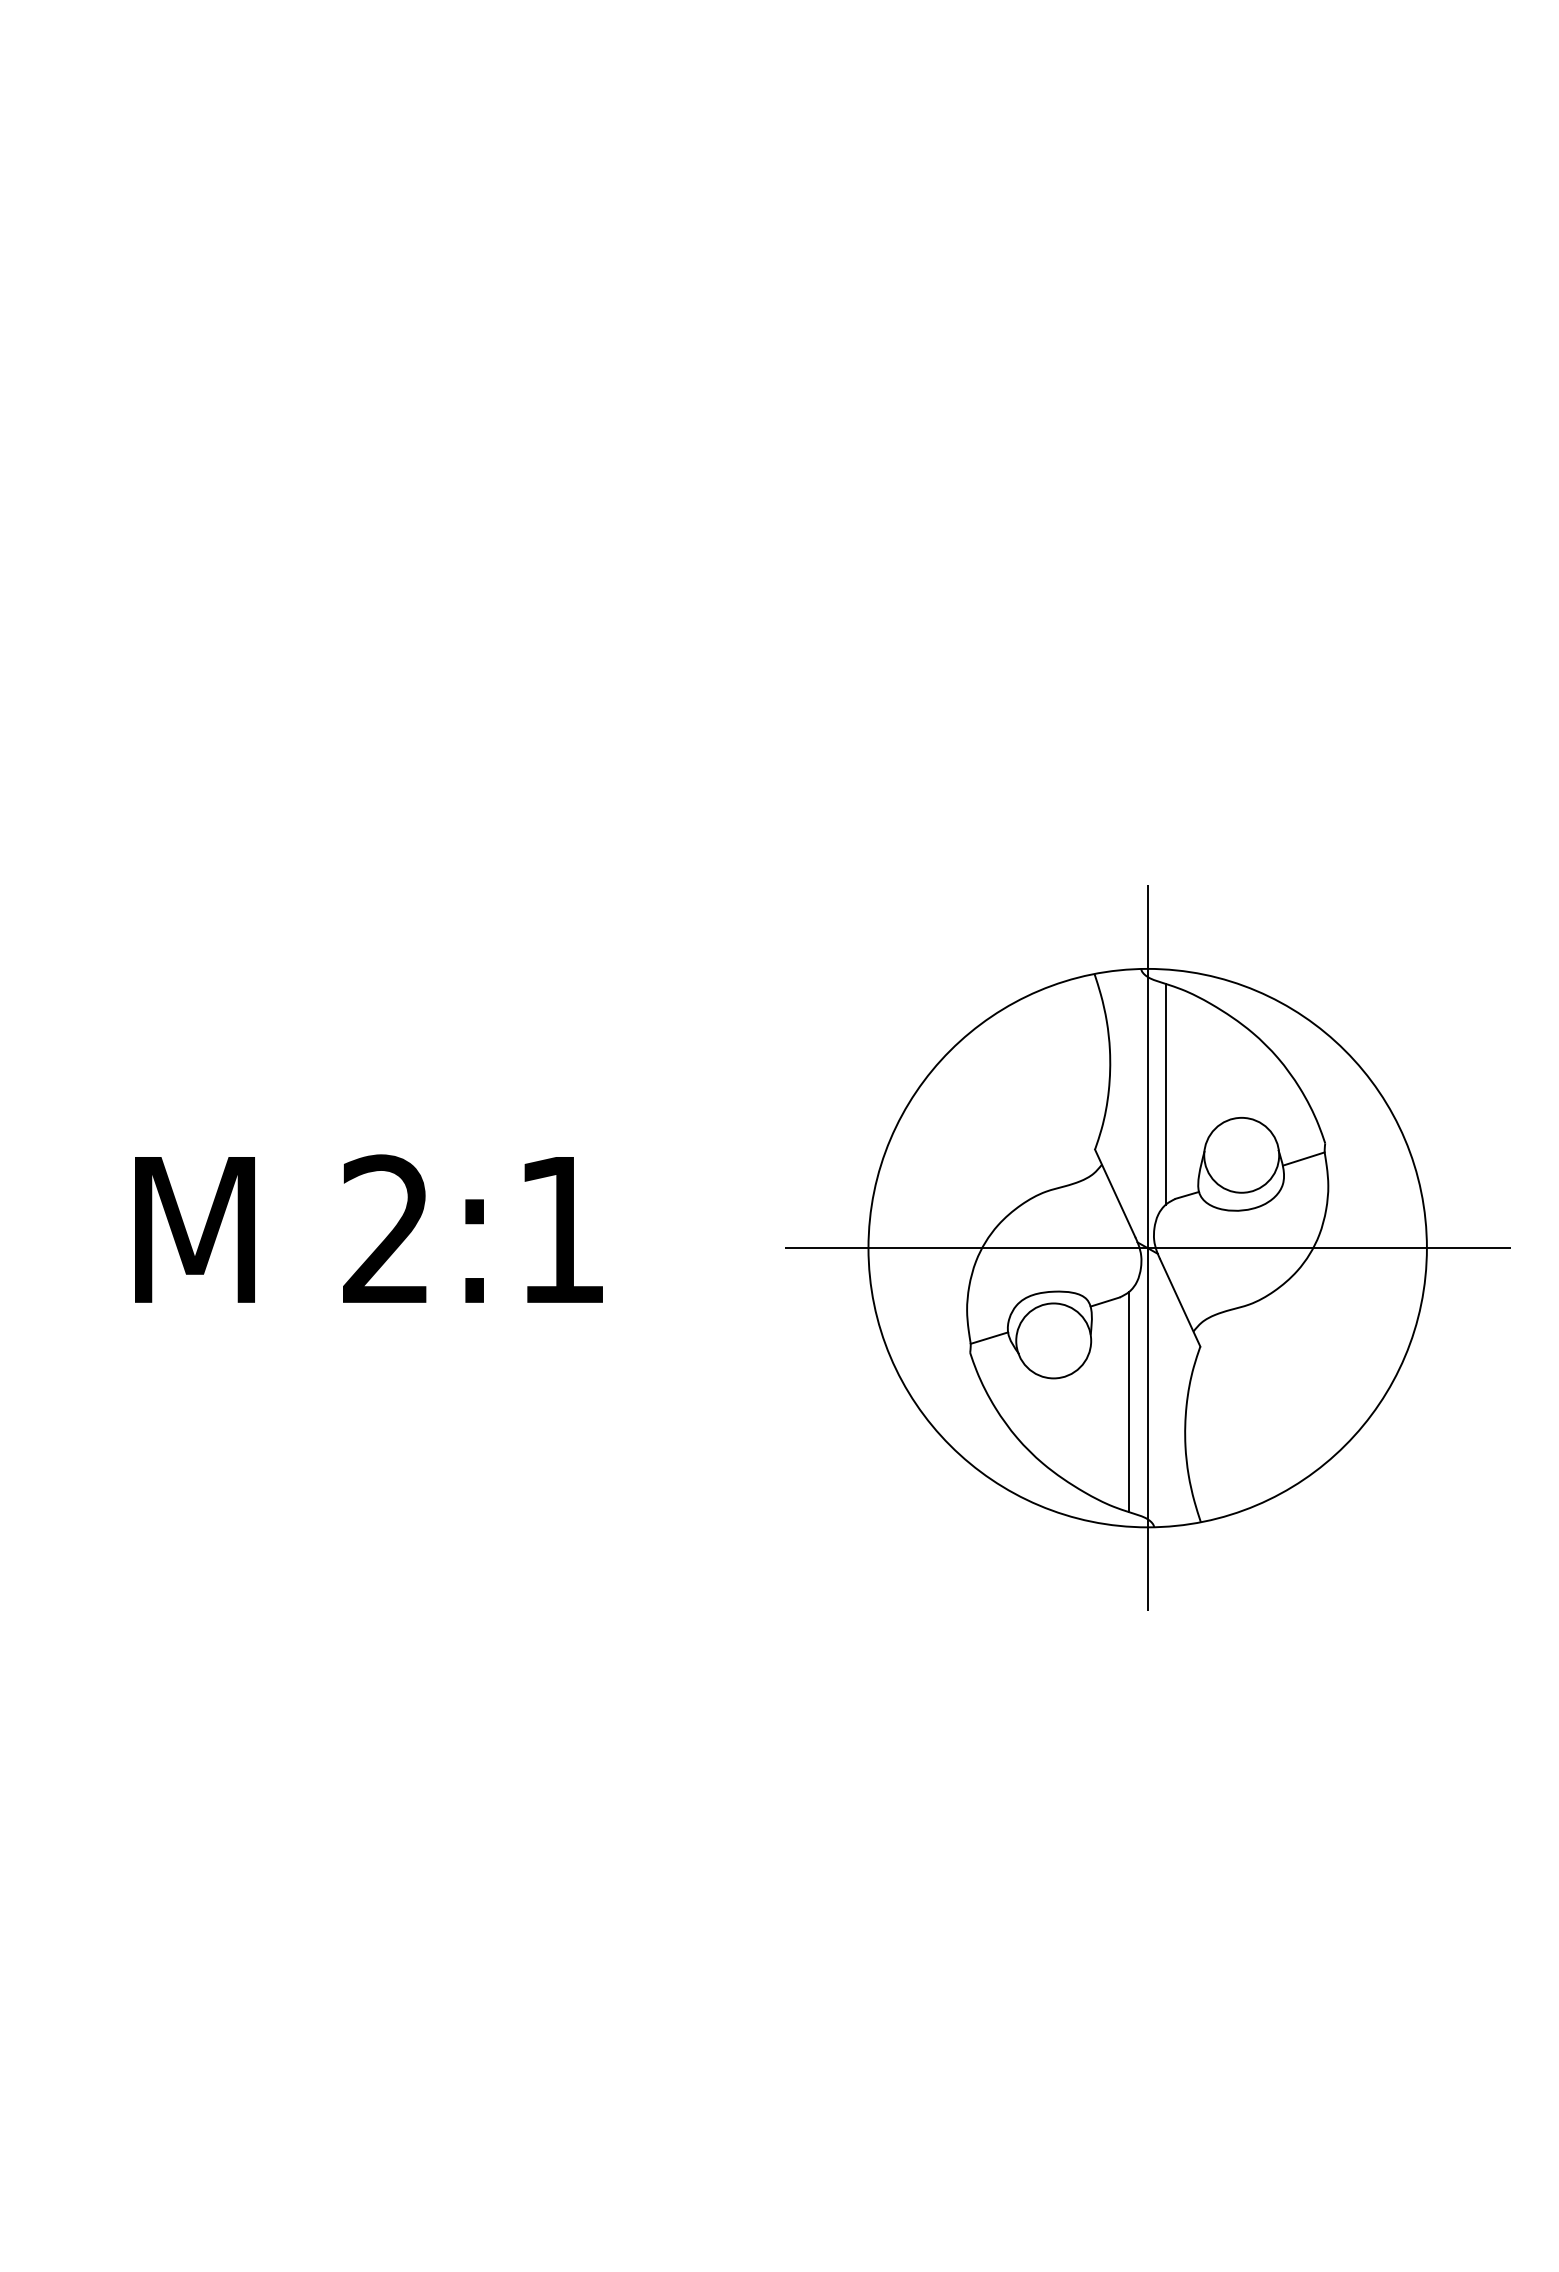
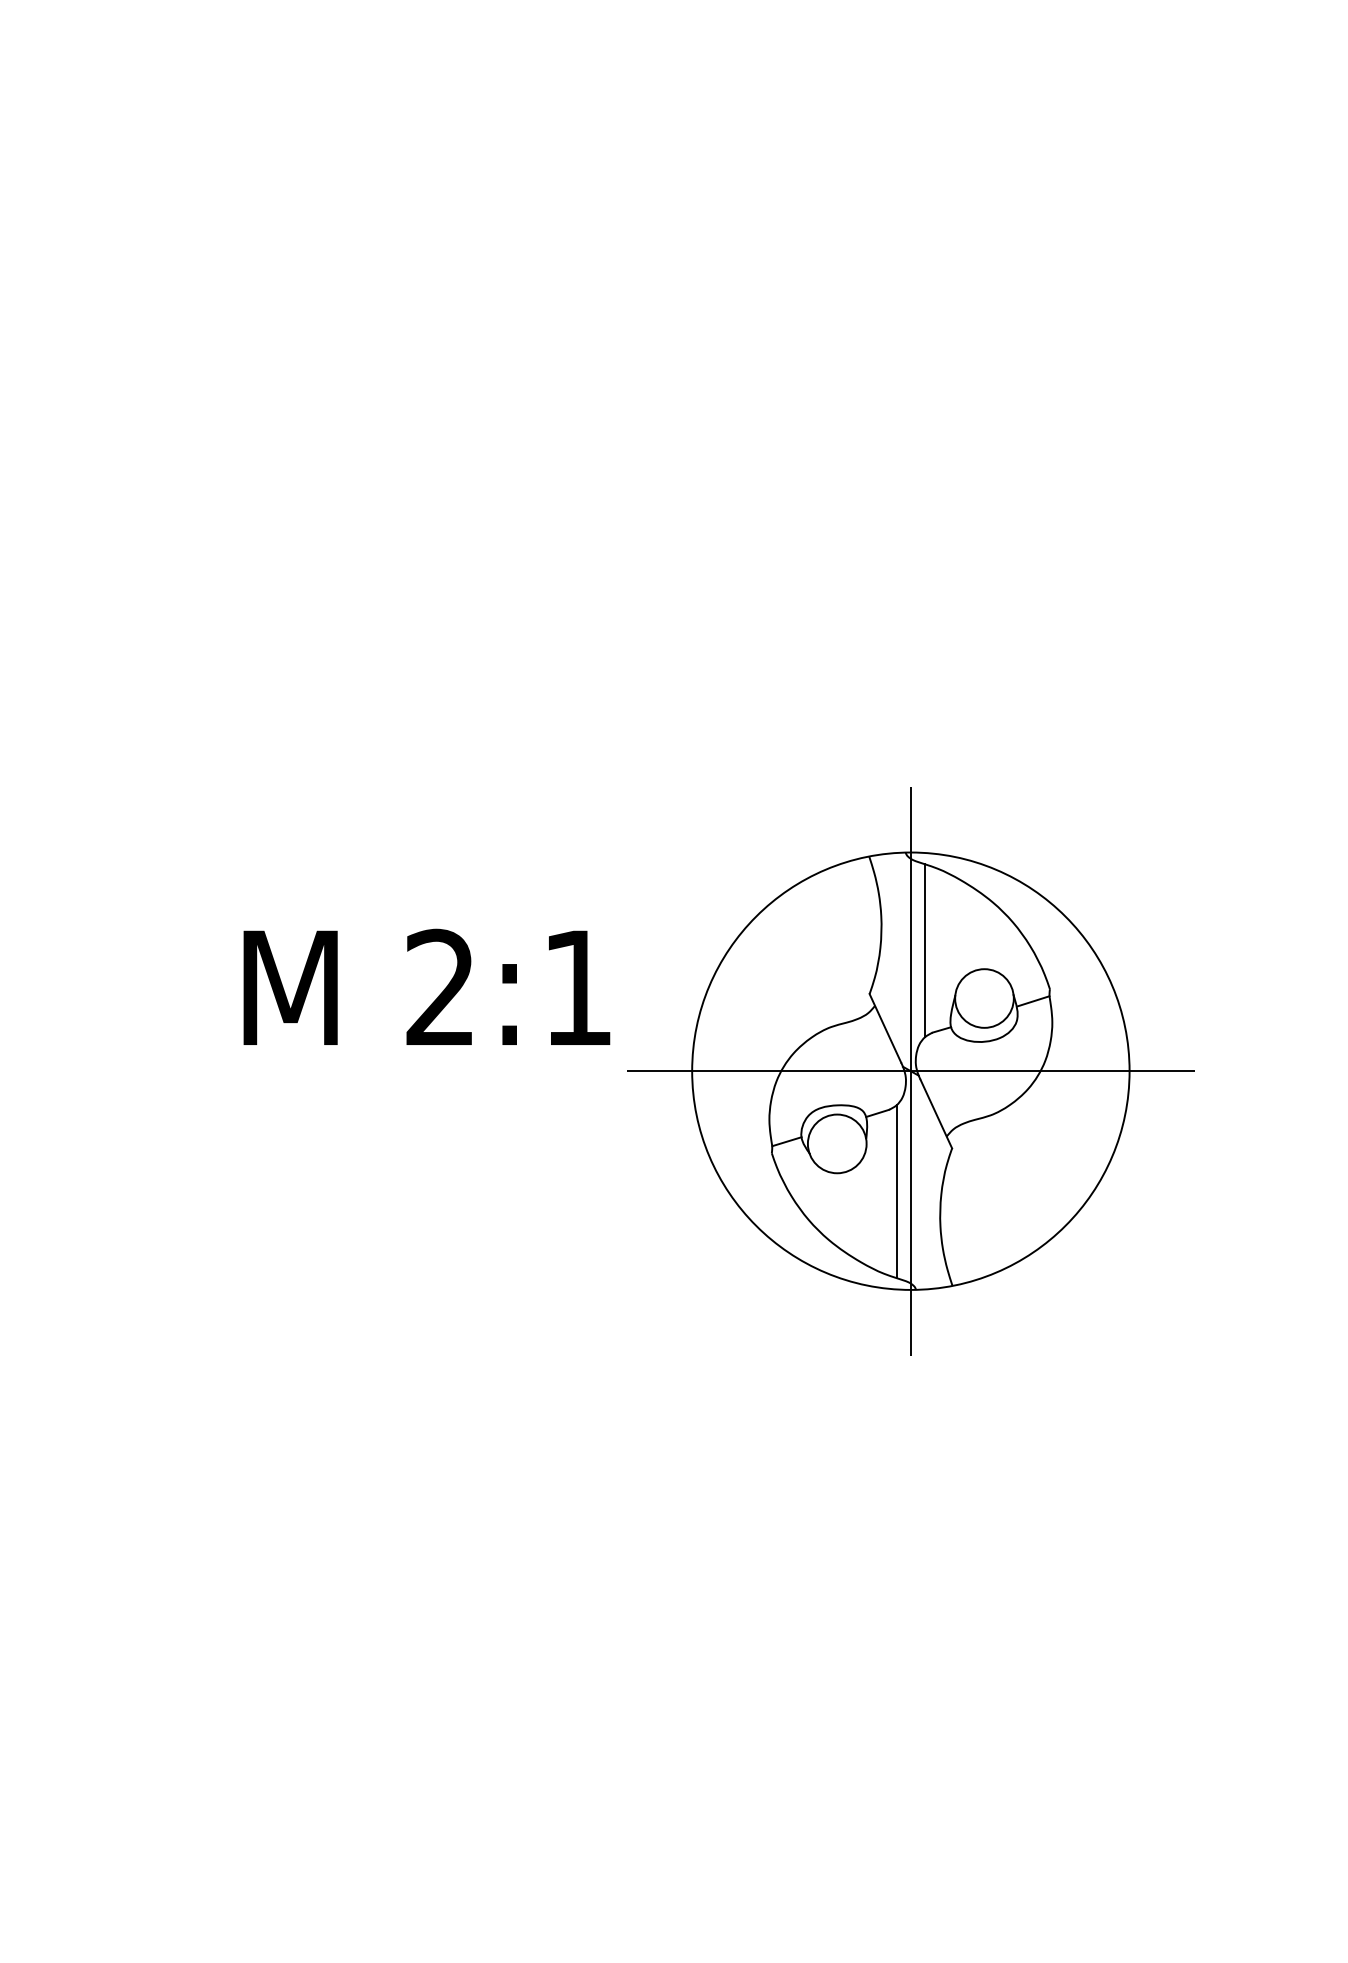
text: (368, 1228) -> (426, 986), moved

